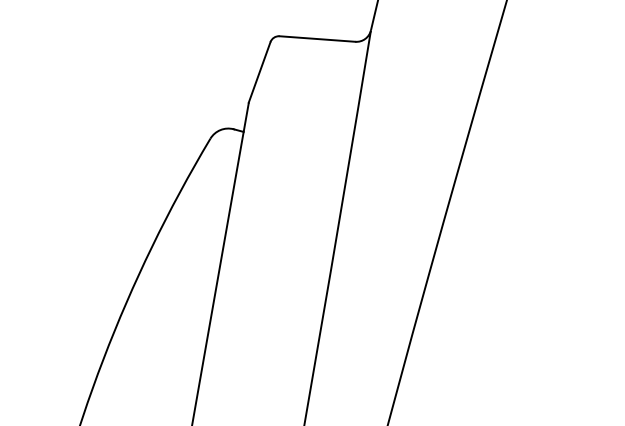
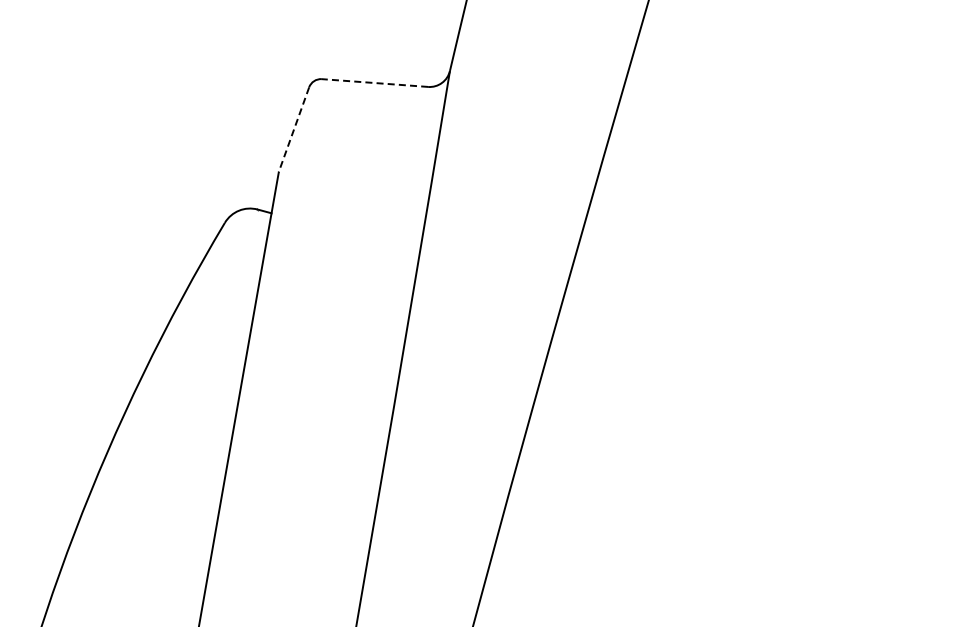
line: (317, 39) -> (374, 83), solid -> dashed
line: (259, 72) -> (293, 130), solid -> dashed

